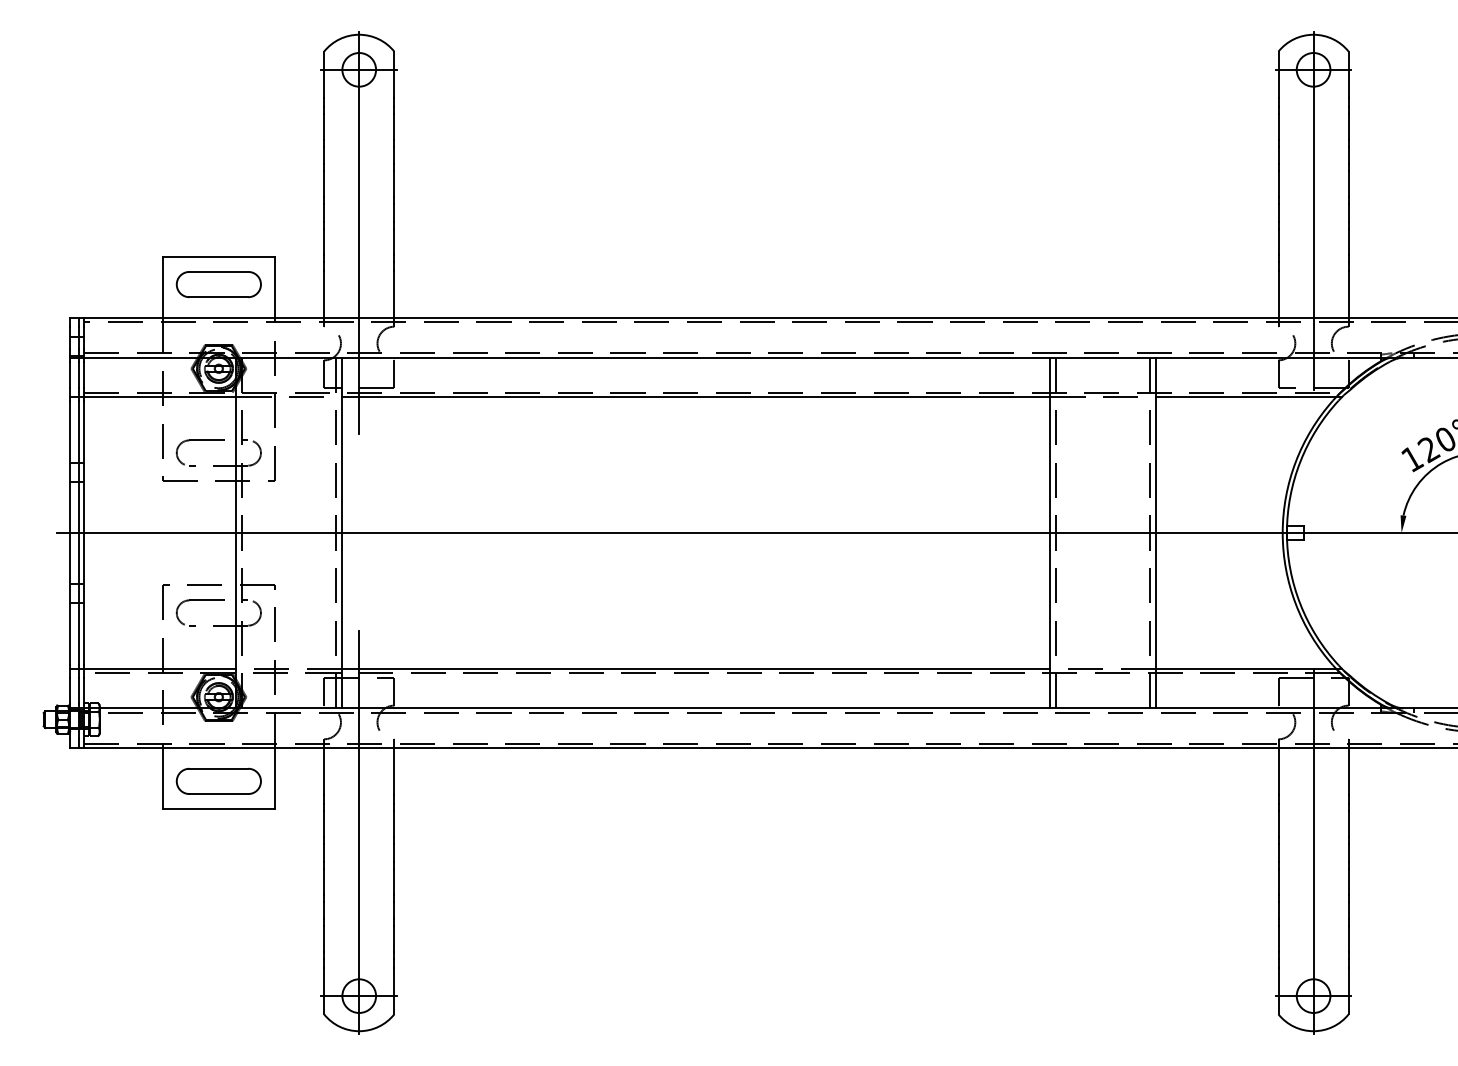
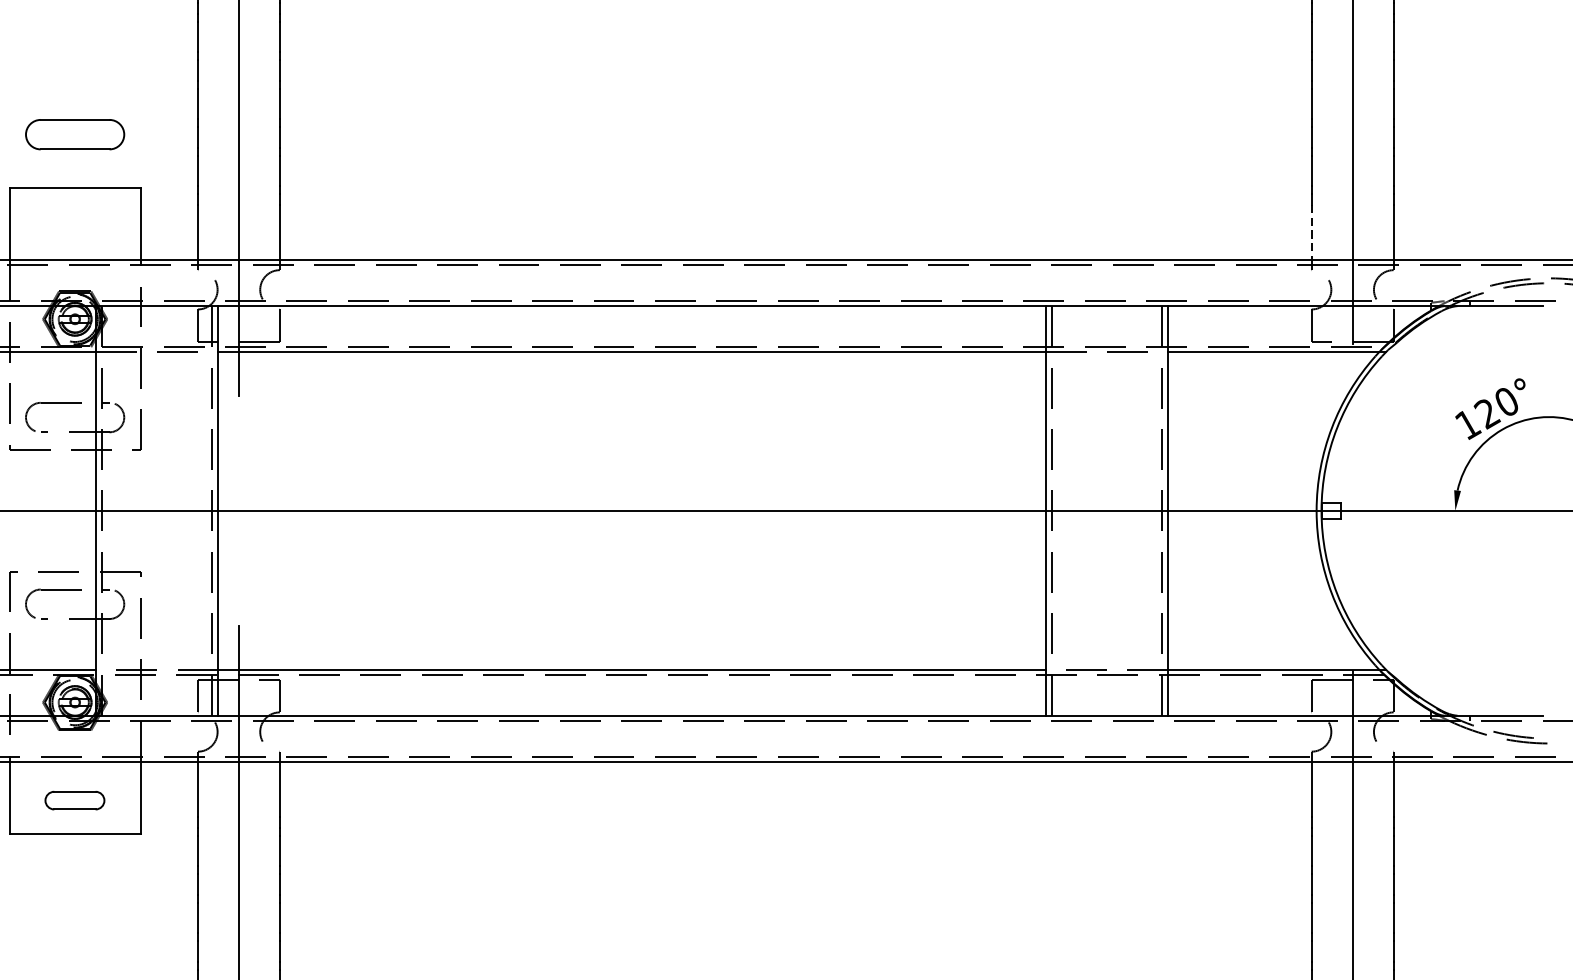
part: (218, 284) -> (74, 134), moved
line: (1278, 294) -> (1311, 232), solid -> dashed
part: (218, 780) -> (74, 799), size x0.6

